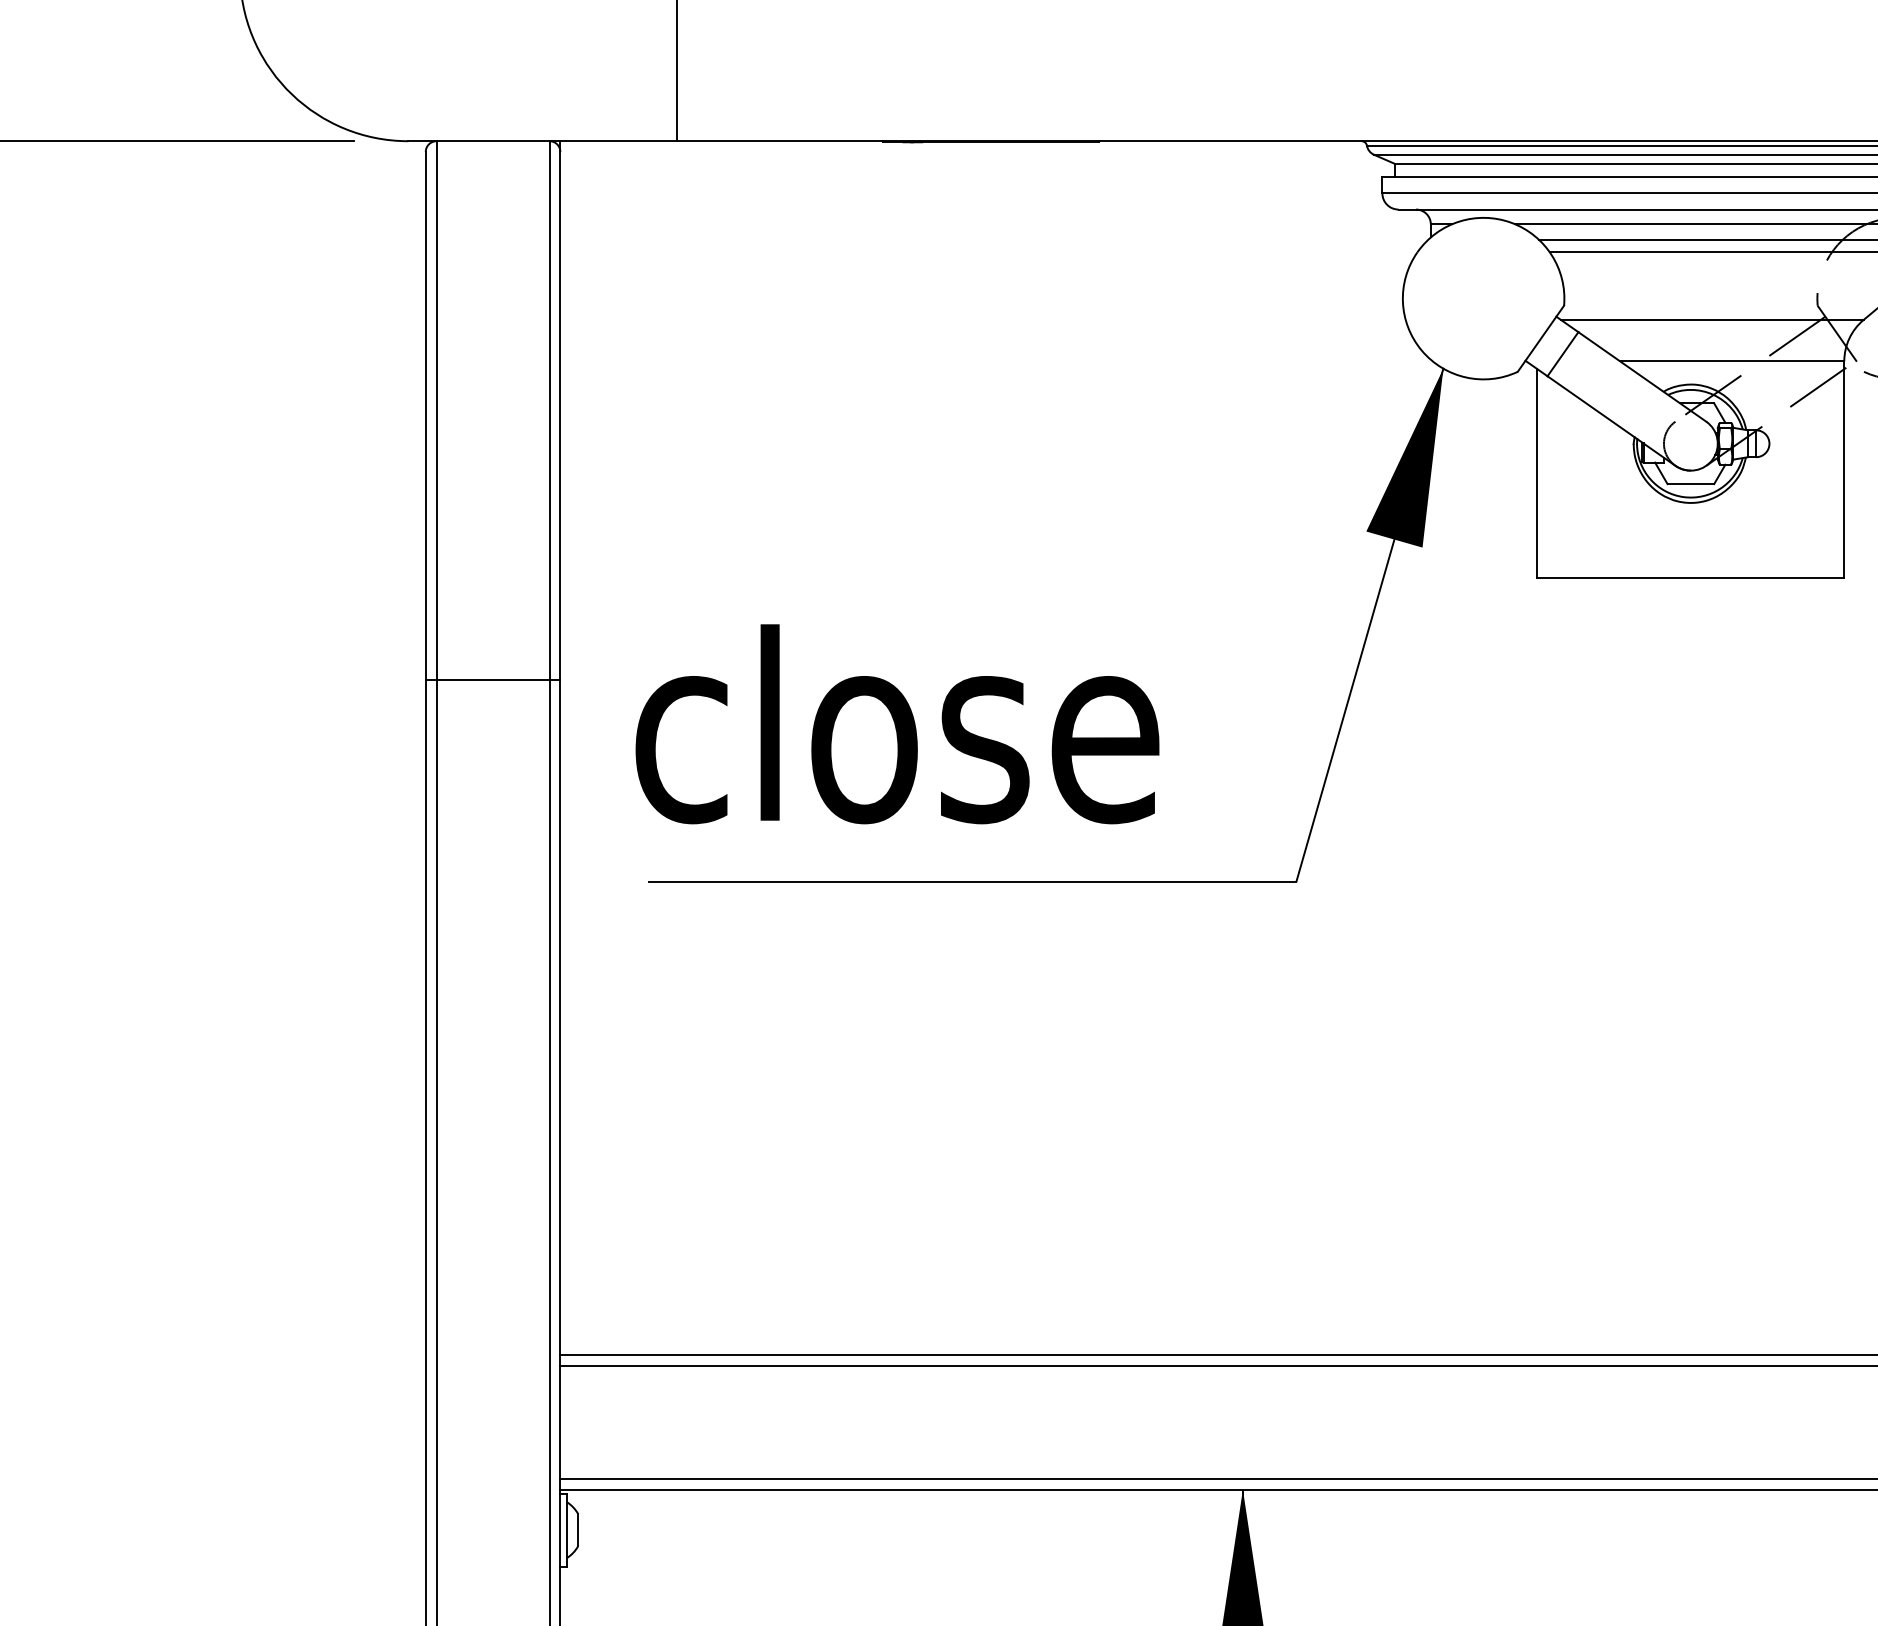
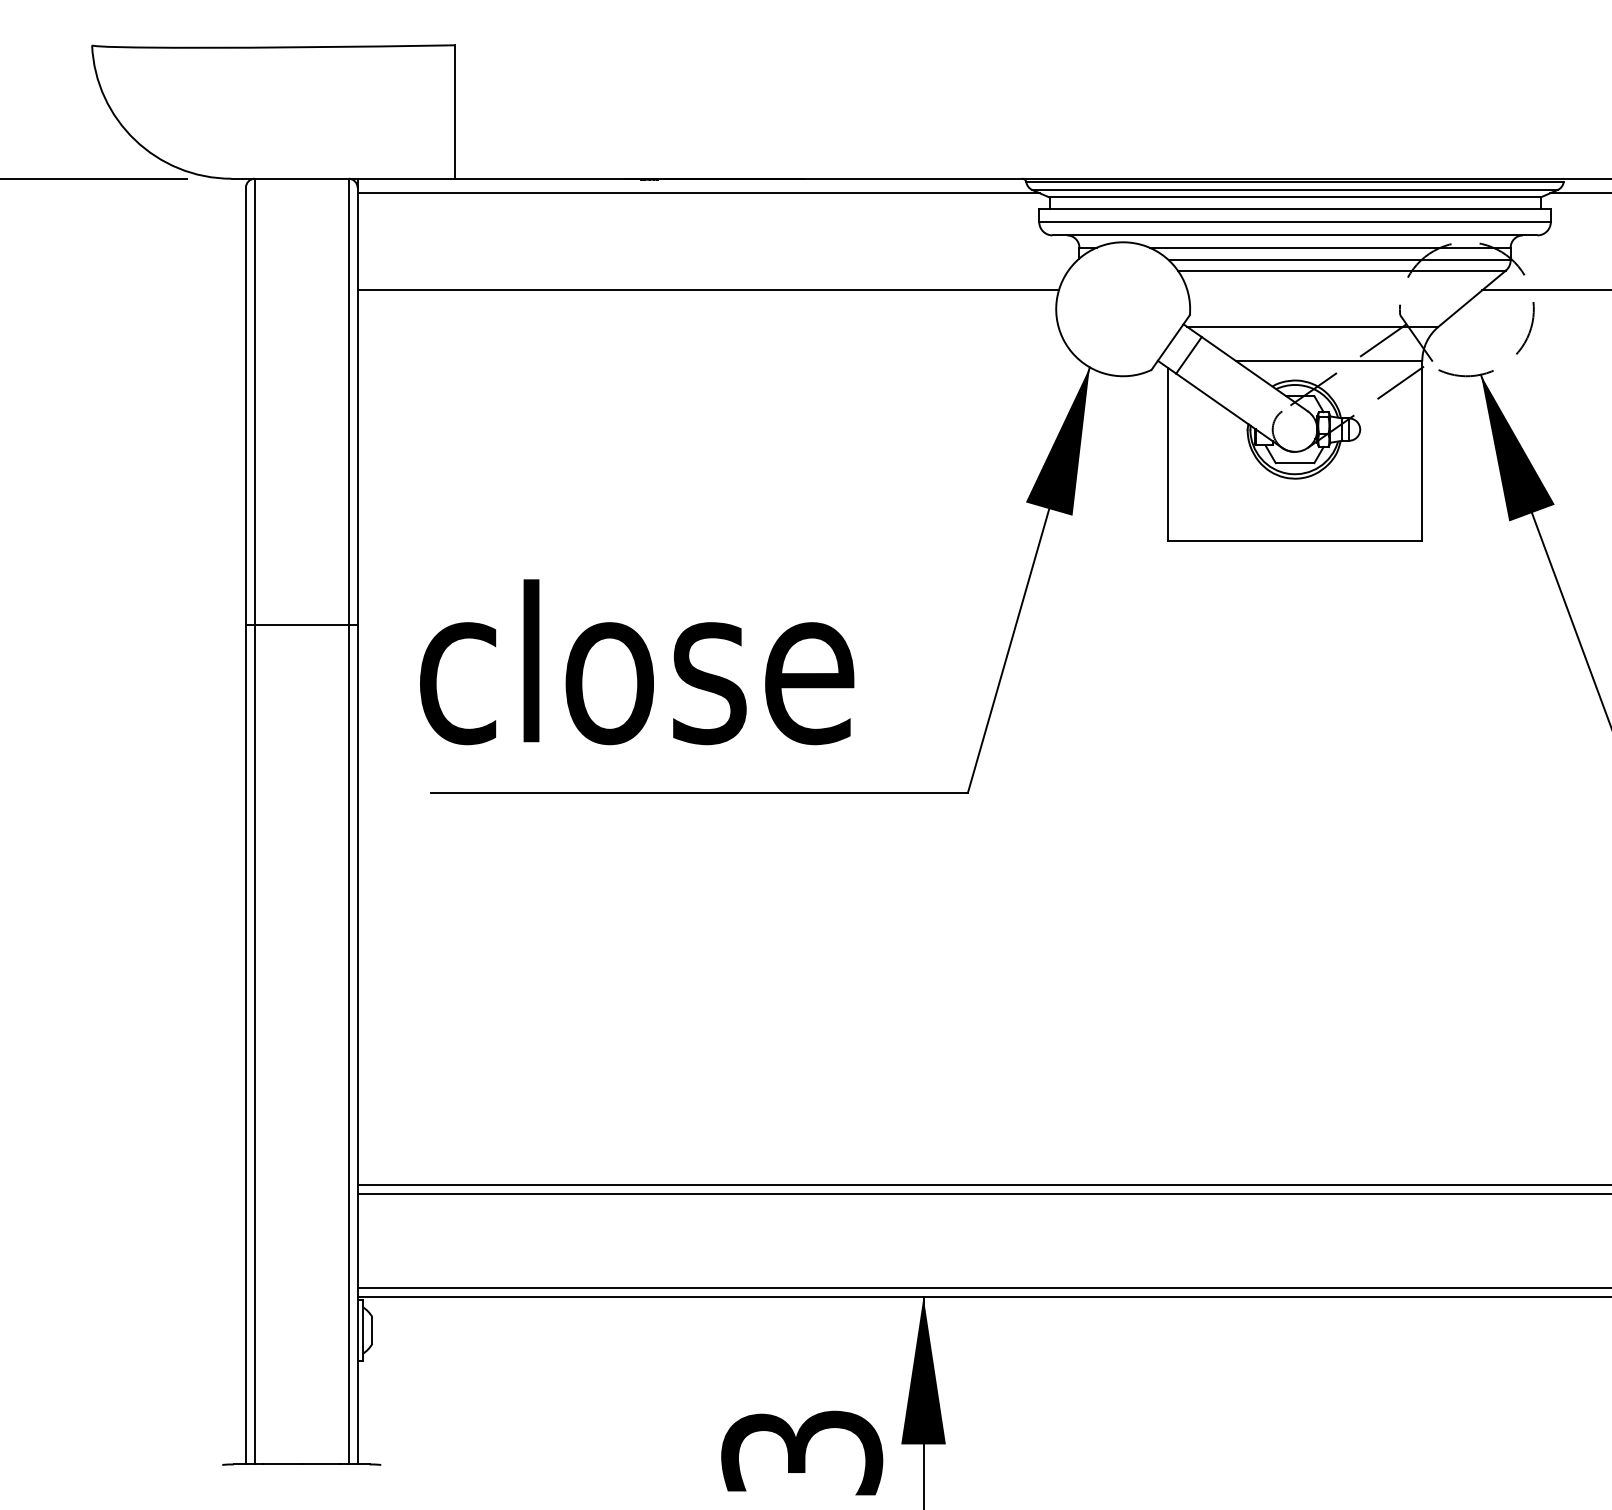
line: (971, 159) -> (698, 193), added
line: (982, 275) -> (707, 290), added

